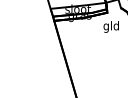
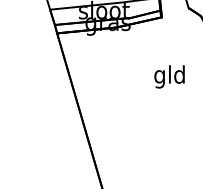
text: (110, 26) -> (168, 75), moved

